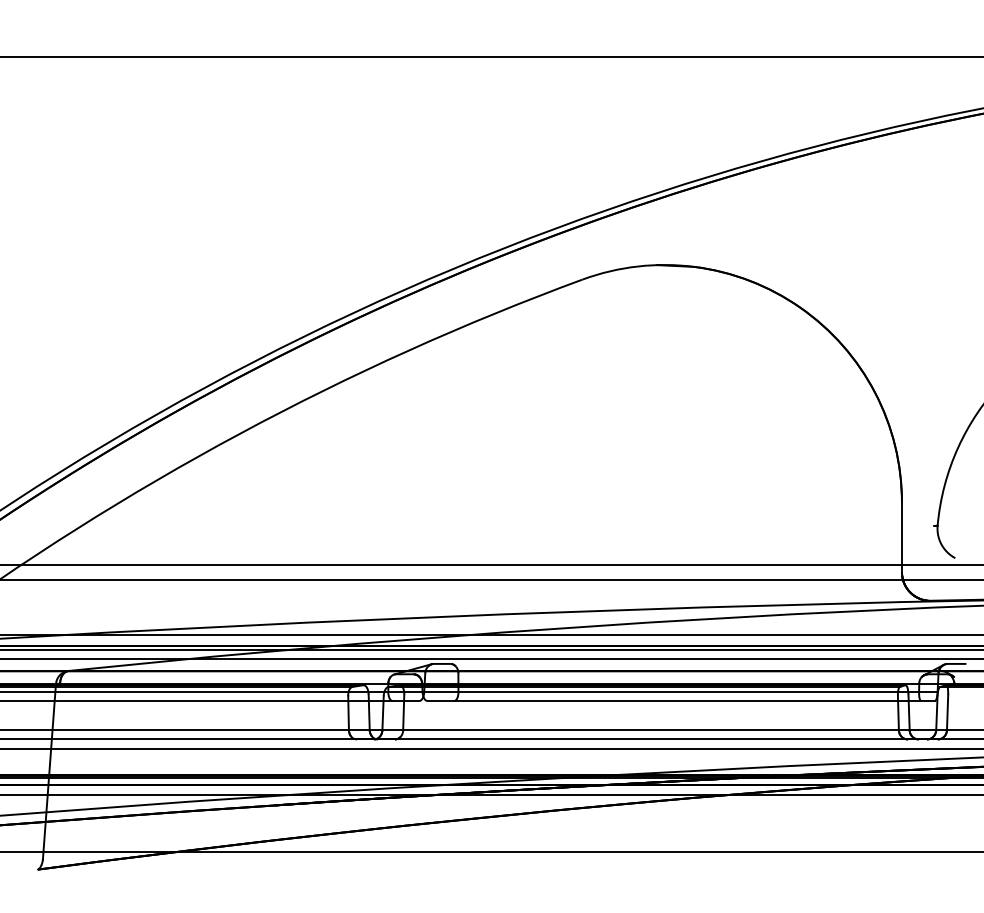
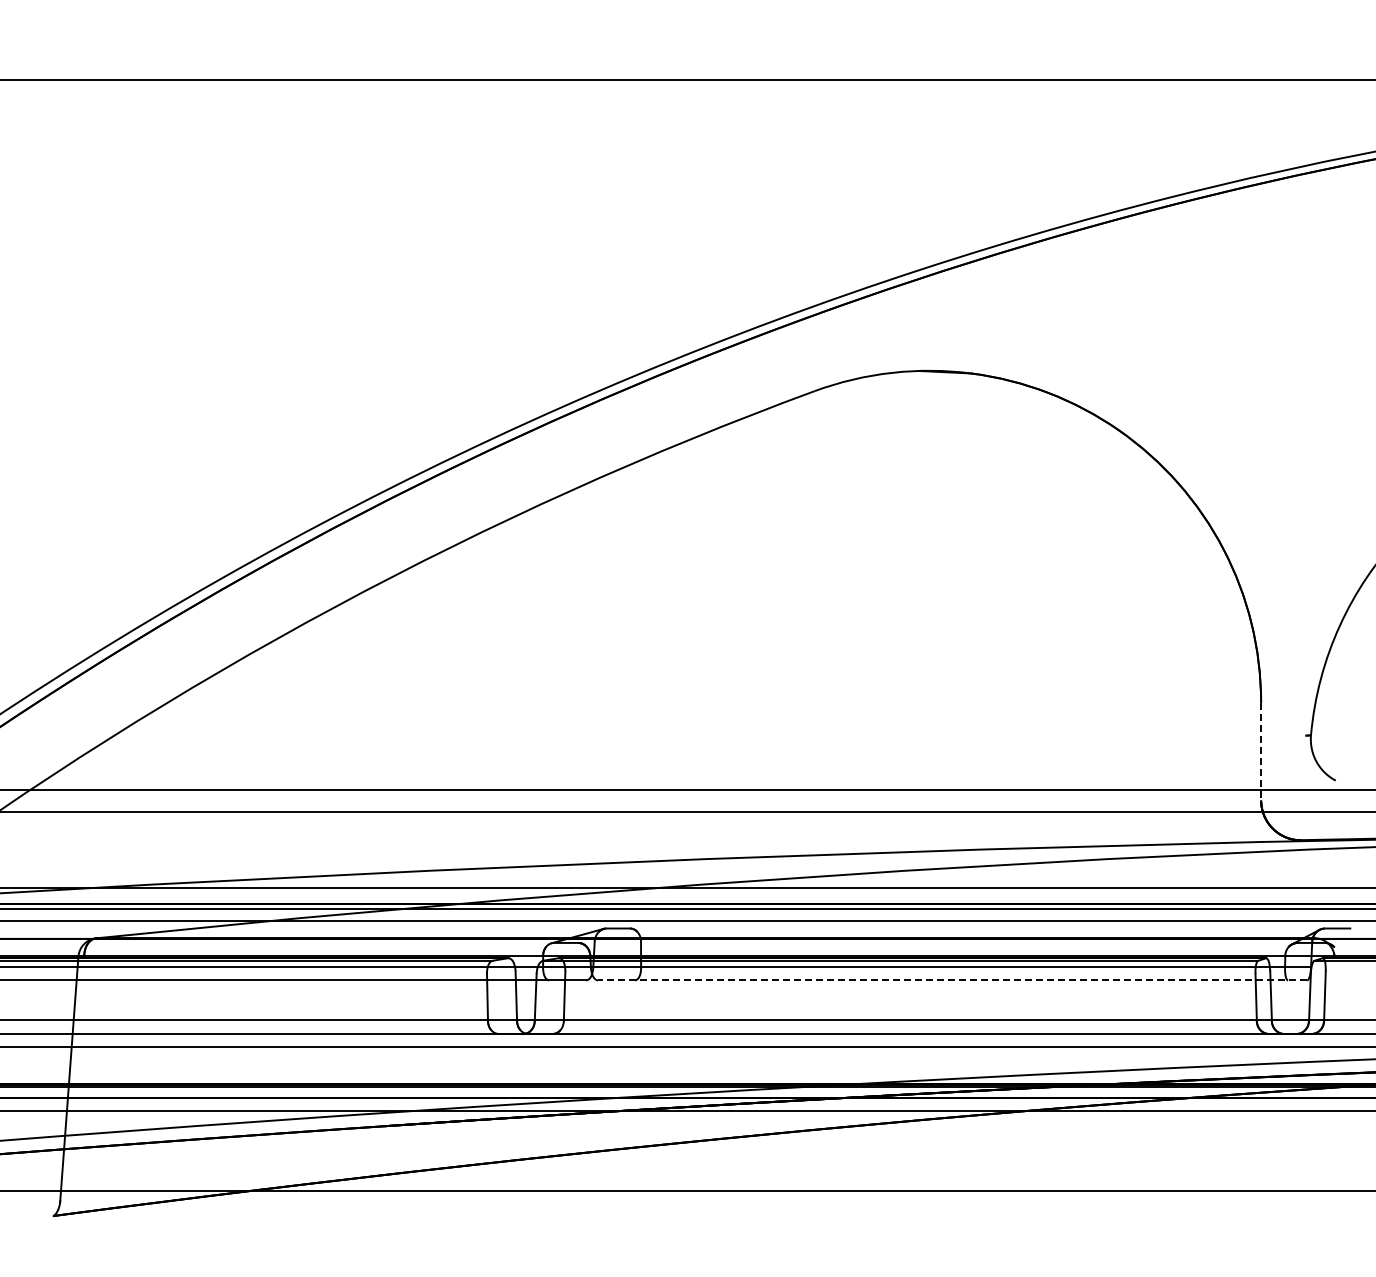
line: (902, 538) -> (1261, 752), solid -> dashed
line: (681, 701) -> (952, 980), solid -> dashed

